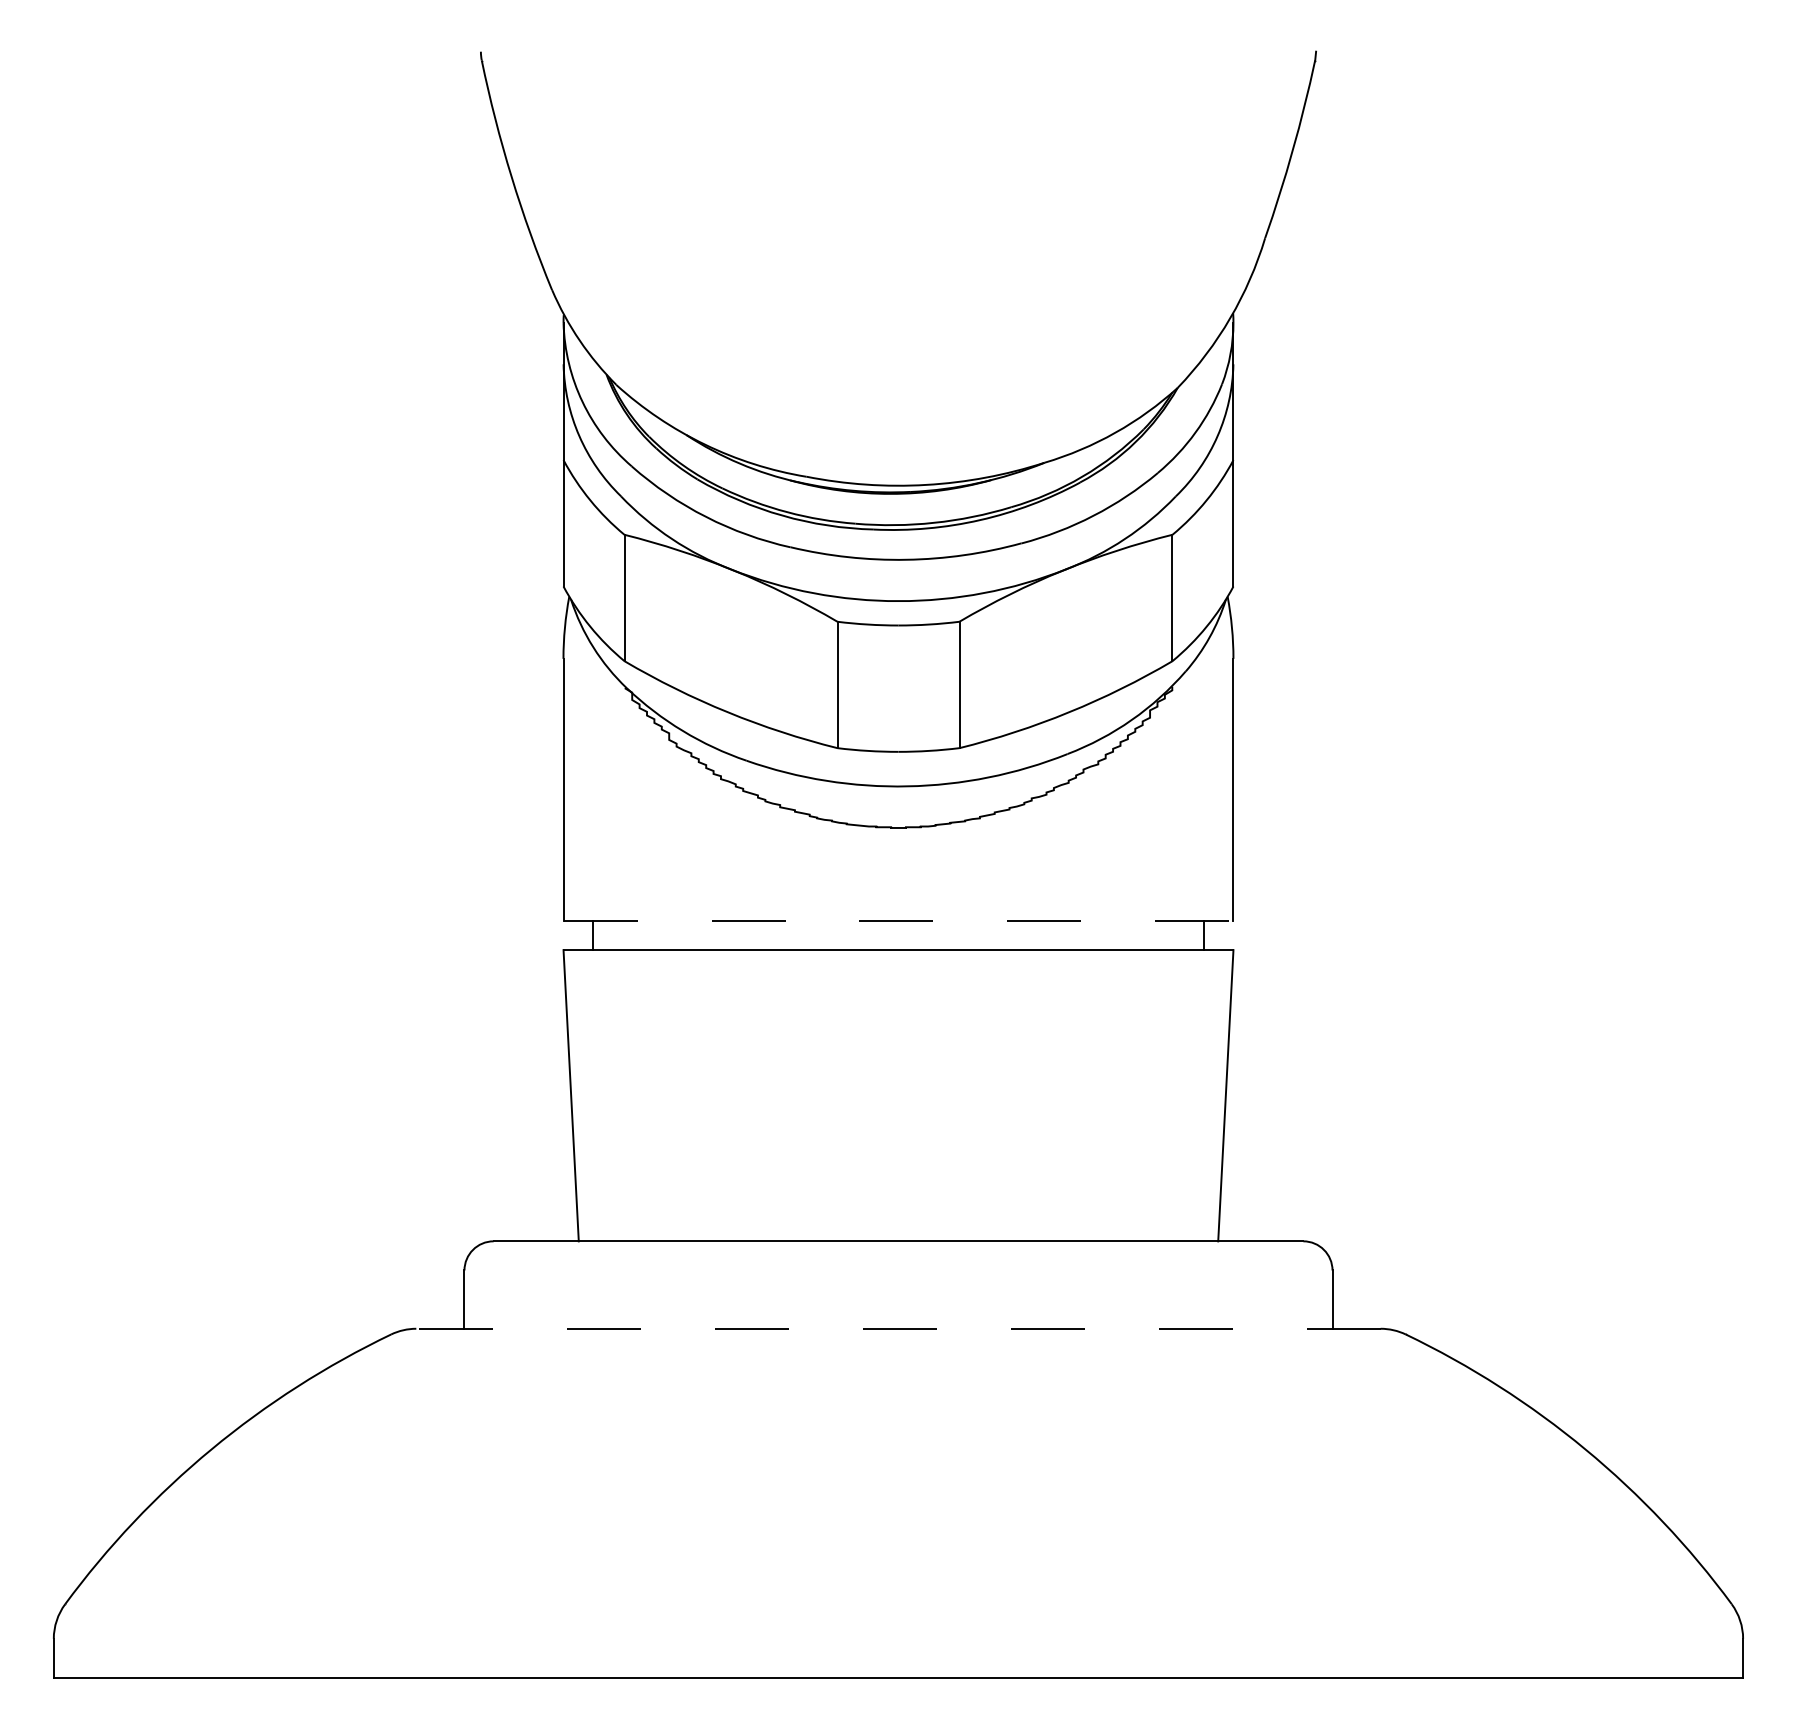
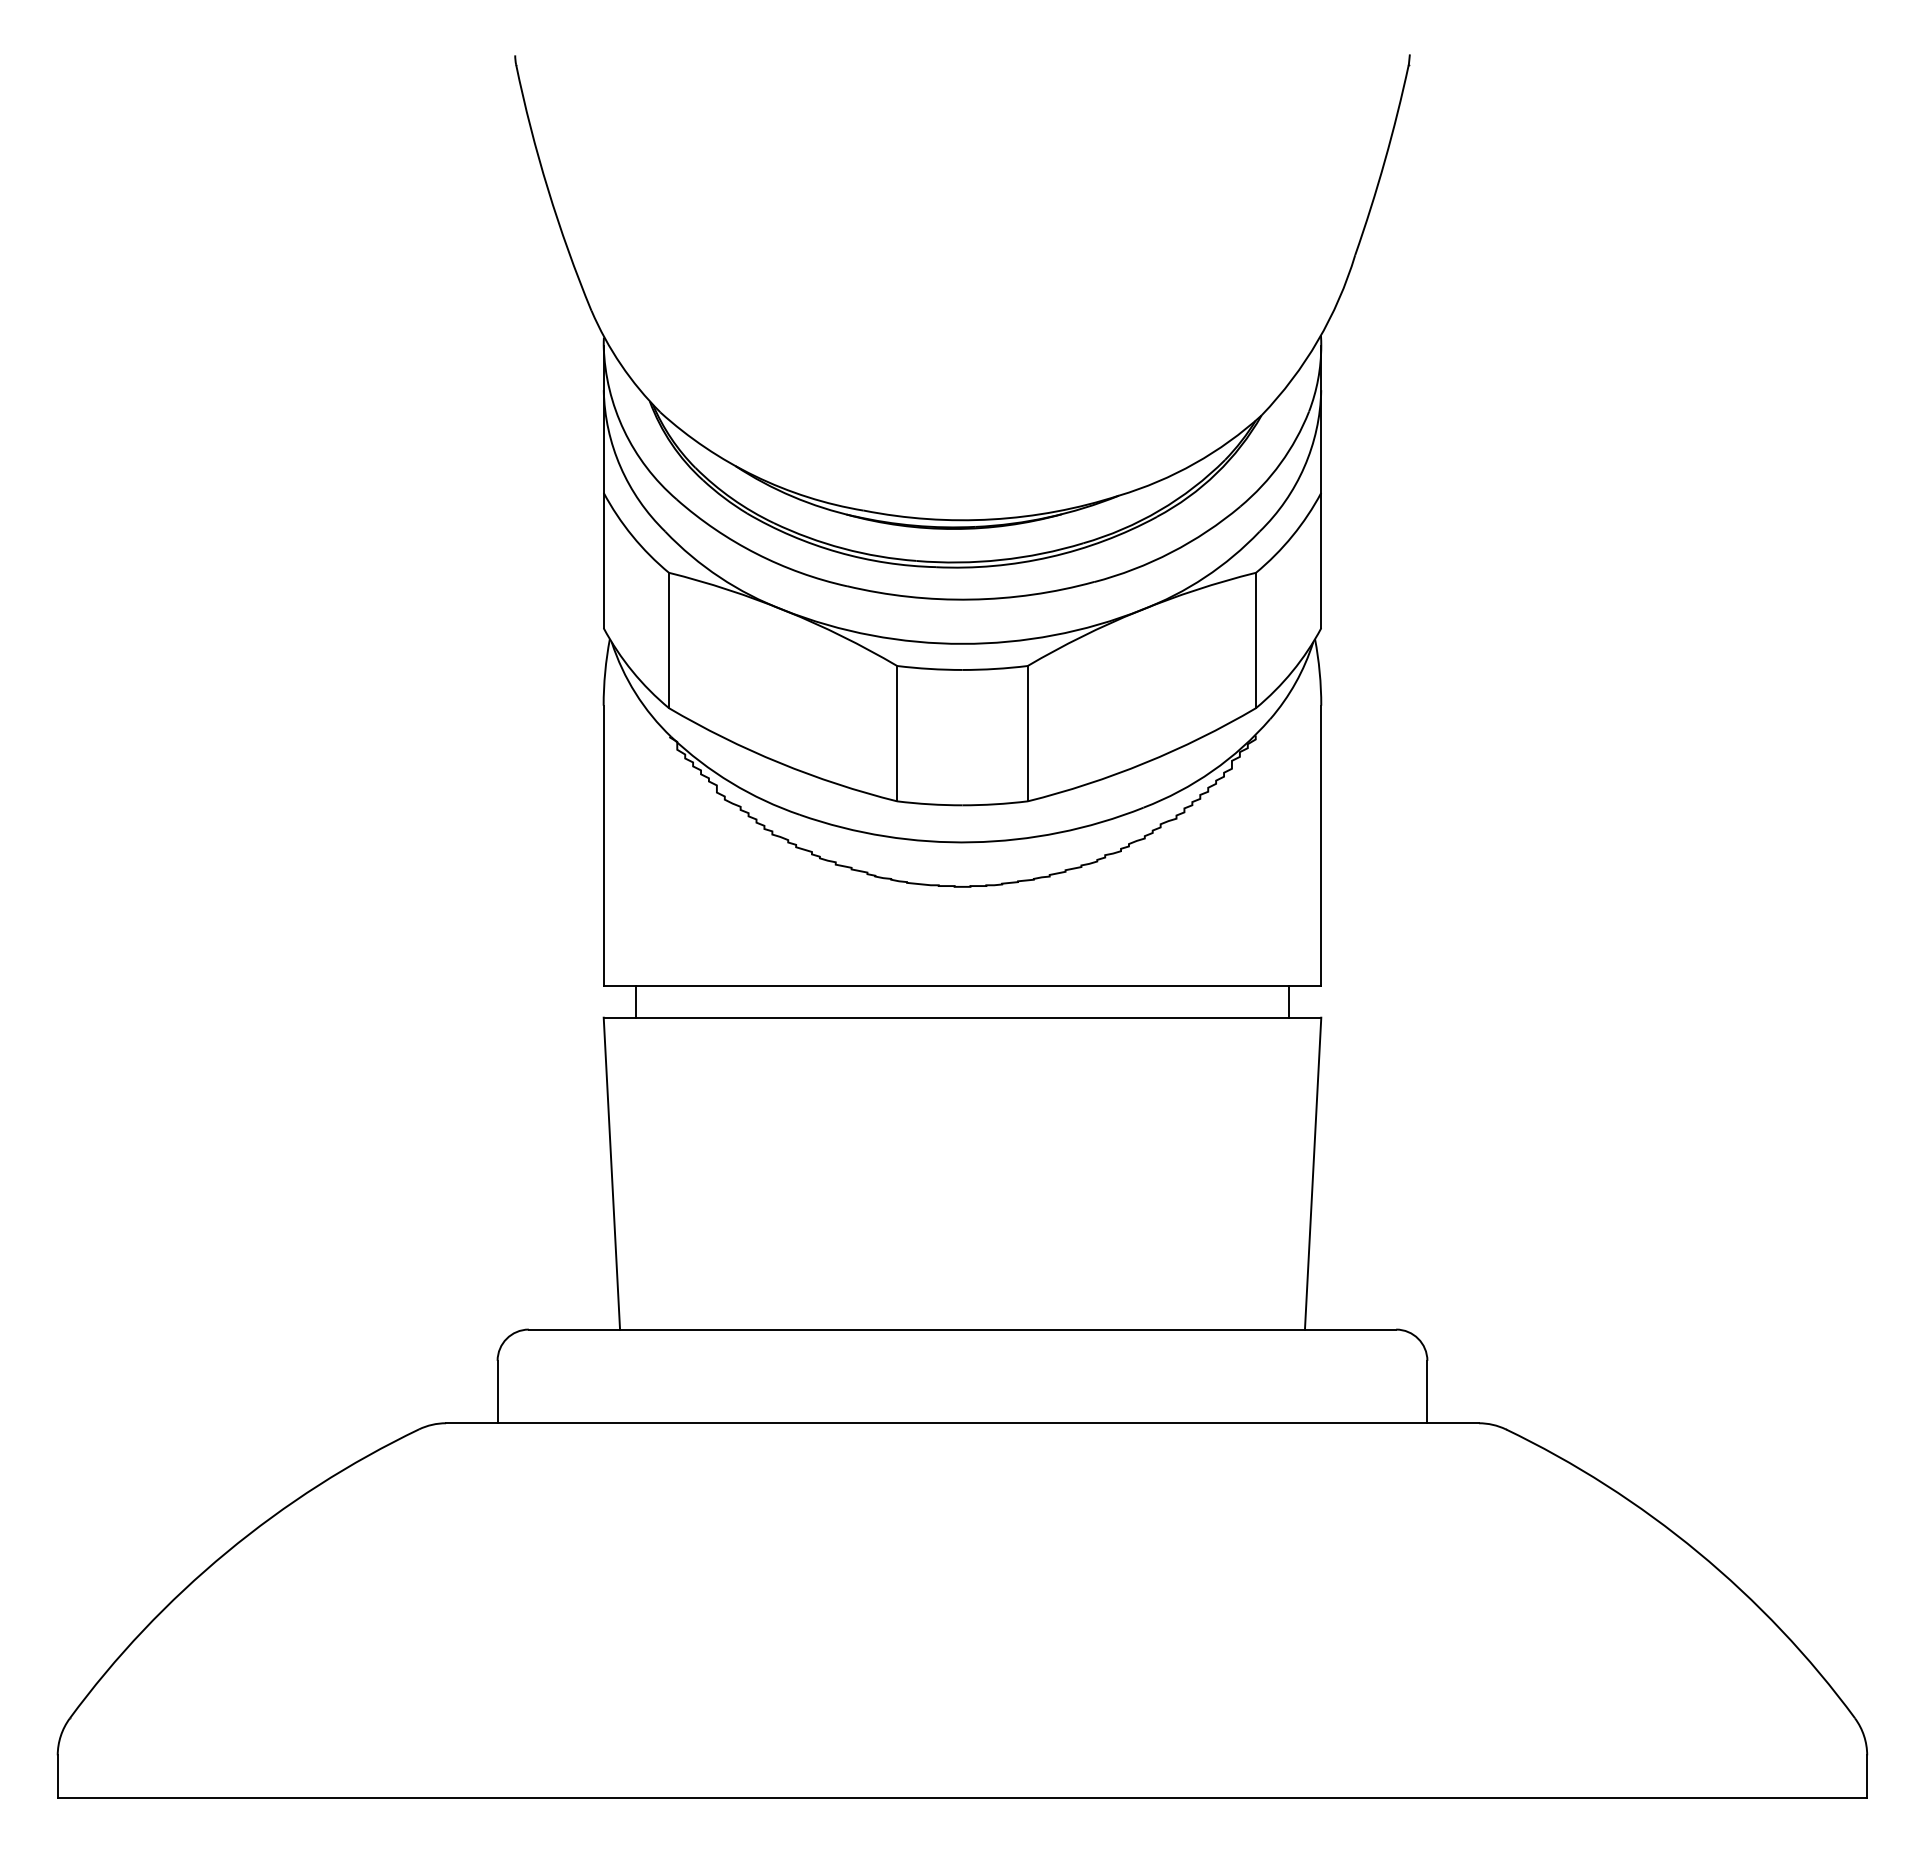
line: (898, 921) -> (962, 986), dashed -> solid
line: (898, 1328) -> (962, 1423), dashed -> solid

